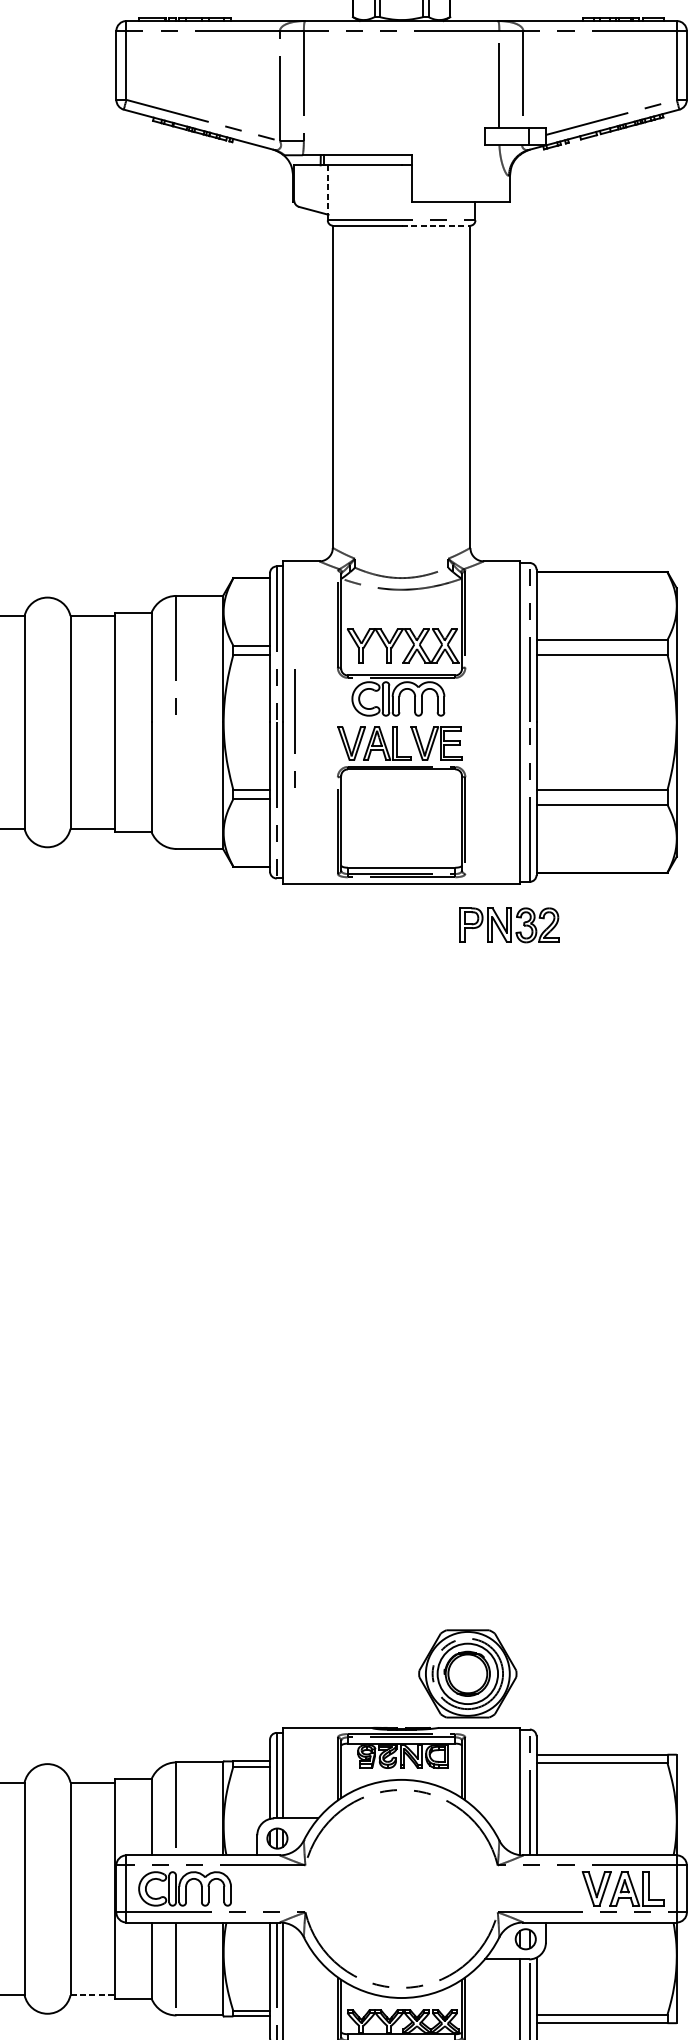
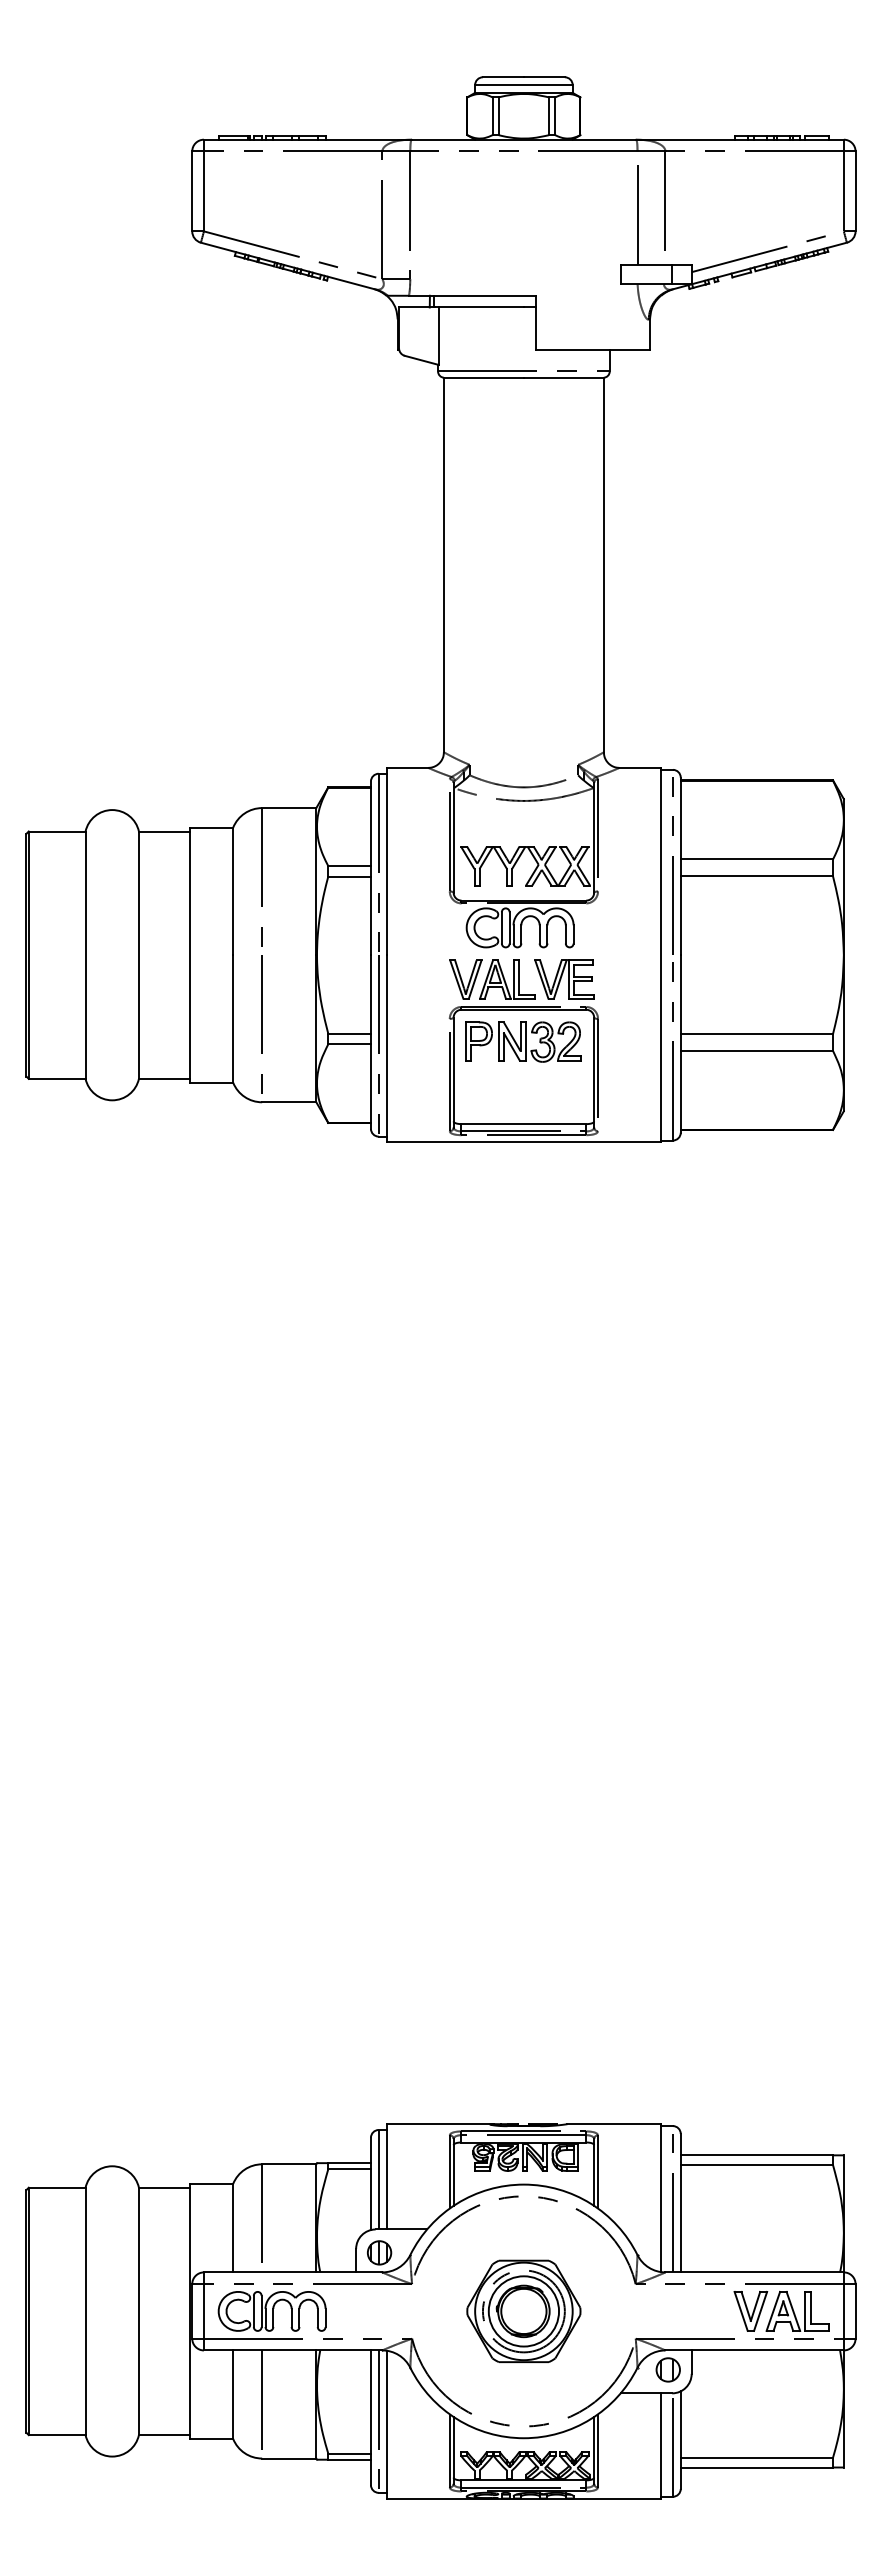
line: (328, 190) -> (438, 336), dashed -> solid
line: (435, 225) -> (563, 377), dashed -> solid
line: (294, 728) -> (261, 1024), moved
part: (509, 924) -> (523, 1041), moved
part: (467, 1673) -> (523, 2310), moved
line: (92, 1995) -> (164, 2435), dashed -> solid

